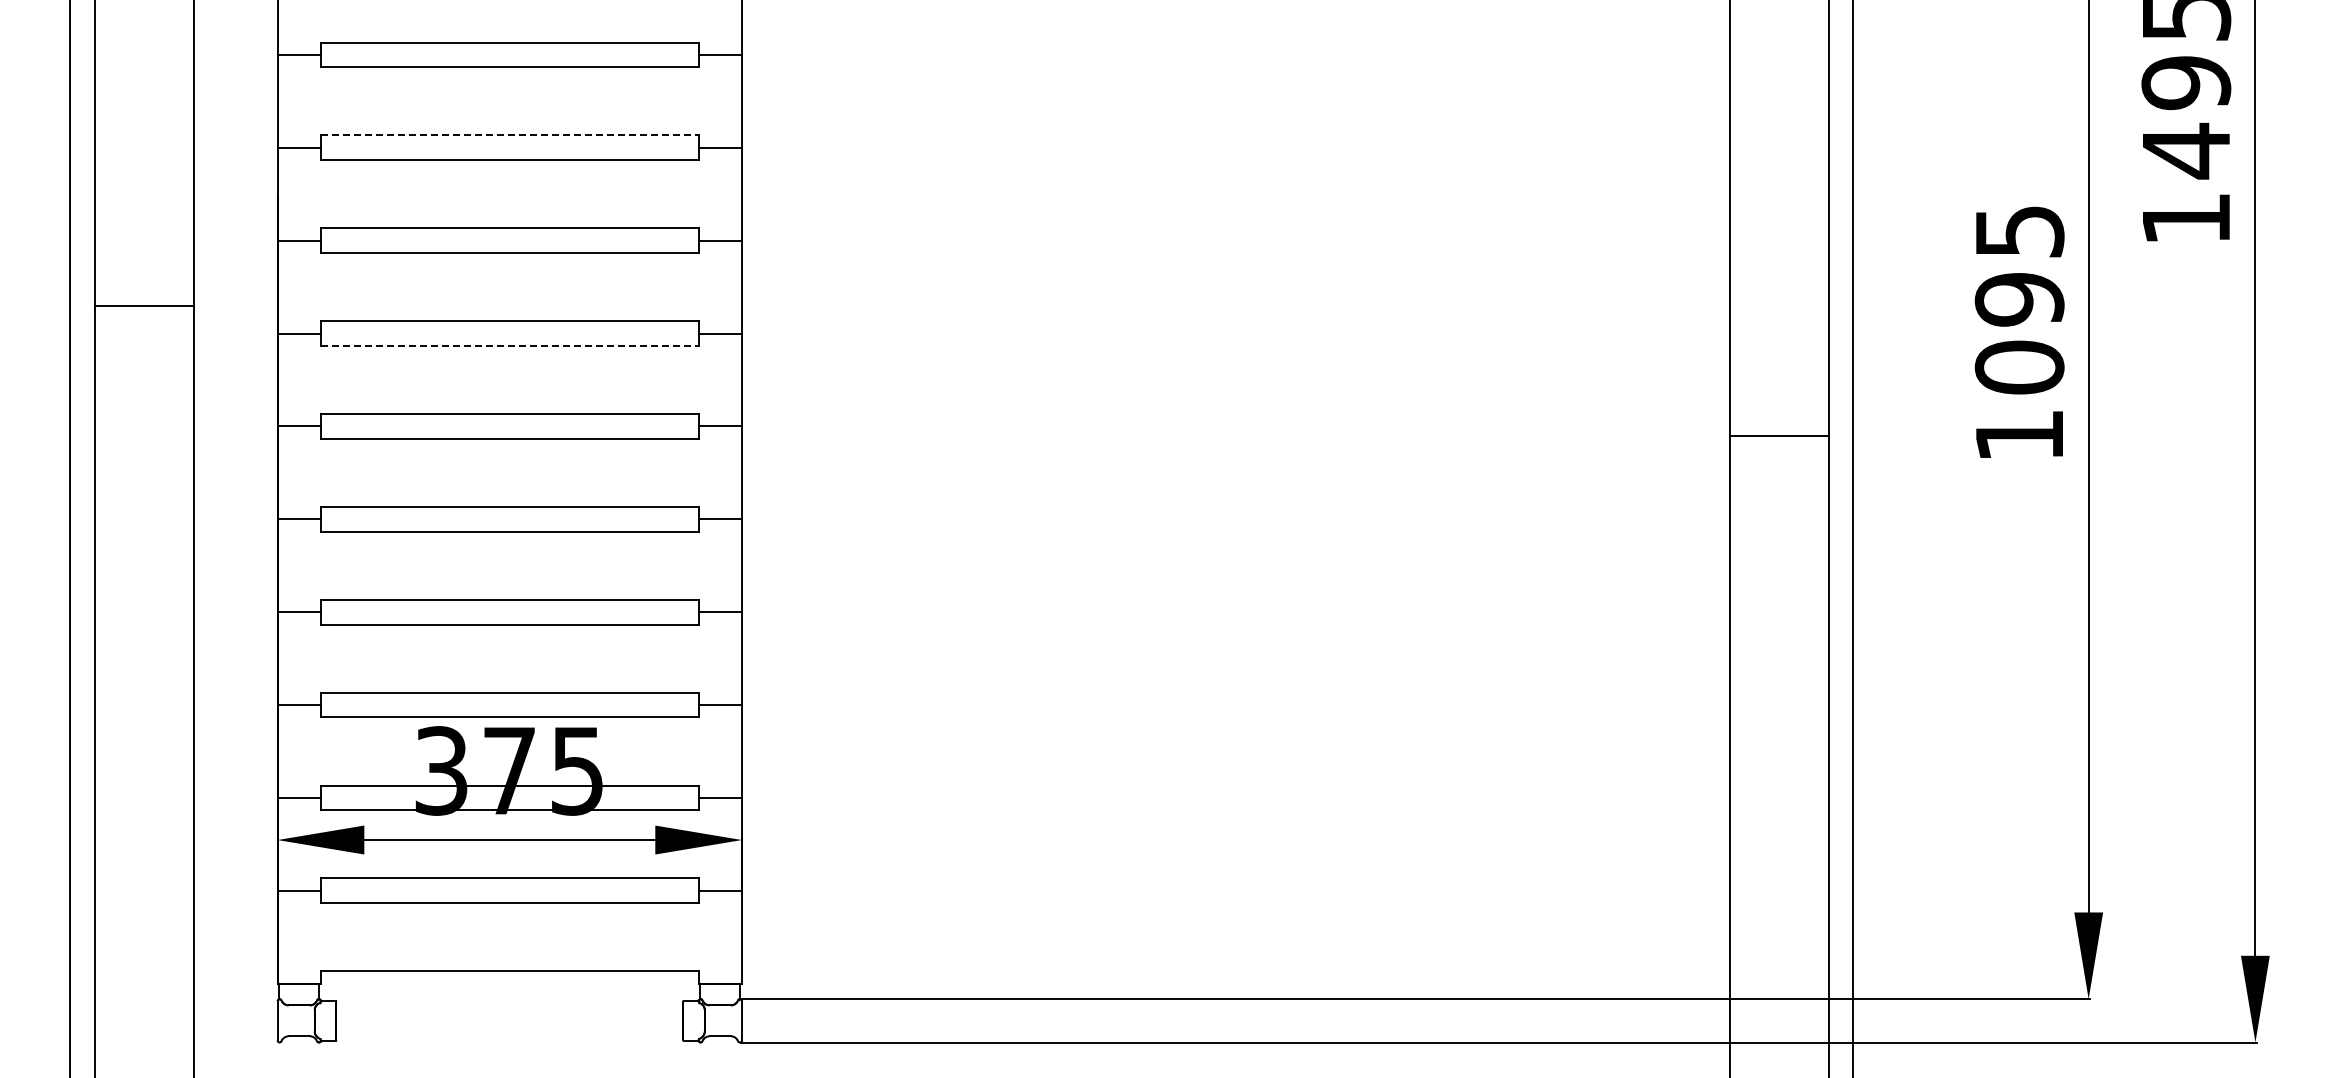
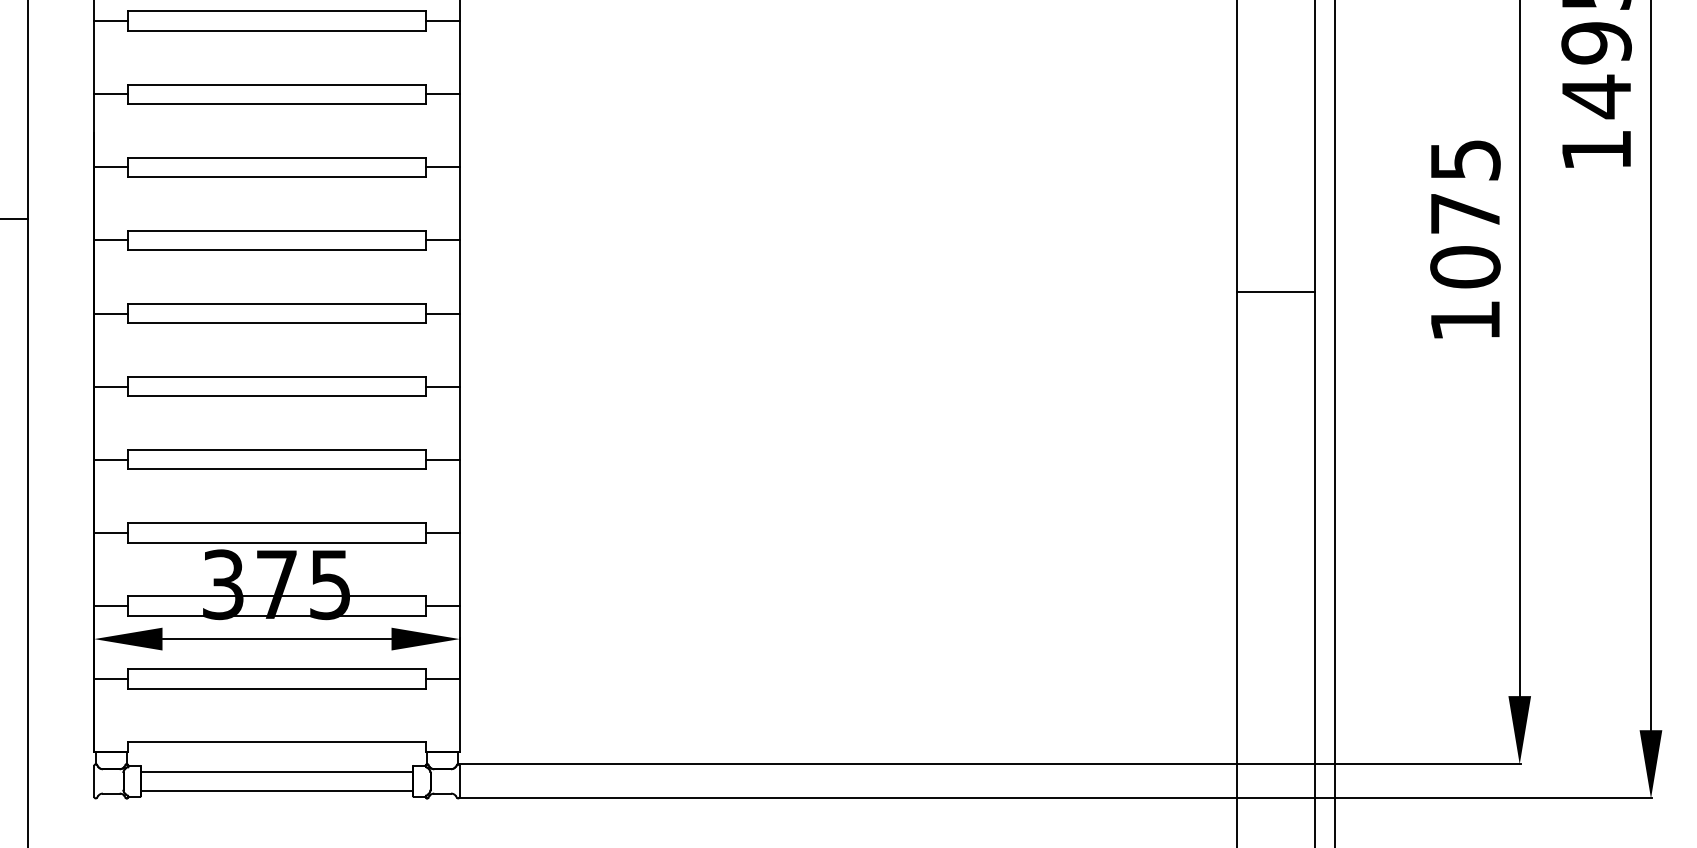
line: (509, 135) -> (276, 84), dashed -> solid
text: (2019, 299) -> (1465, 213), 1095 -> 1075
line: (509, 345) -> (276, 249), dashed -> solid
line: (1778, 435) -> (1275, 291), moved
line: (509, 1008) -> (276, 771), added
line: (509, 1033) -> (276, 791), added

